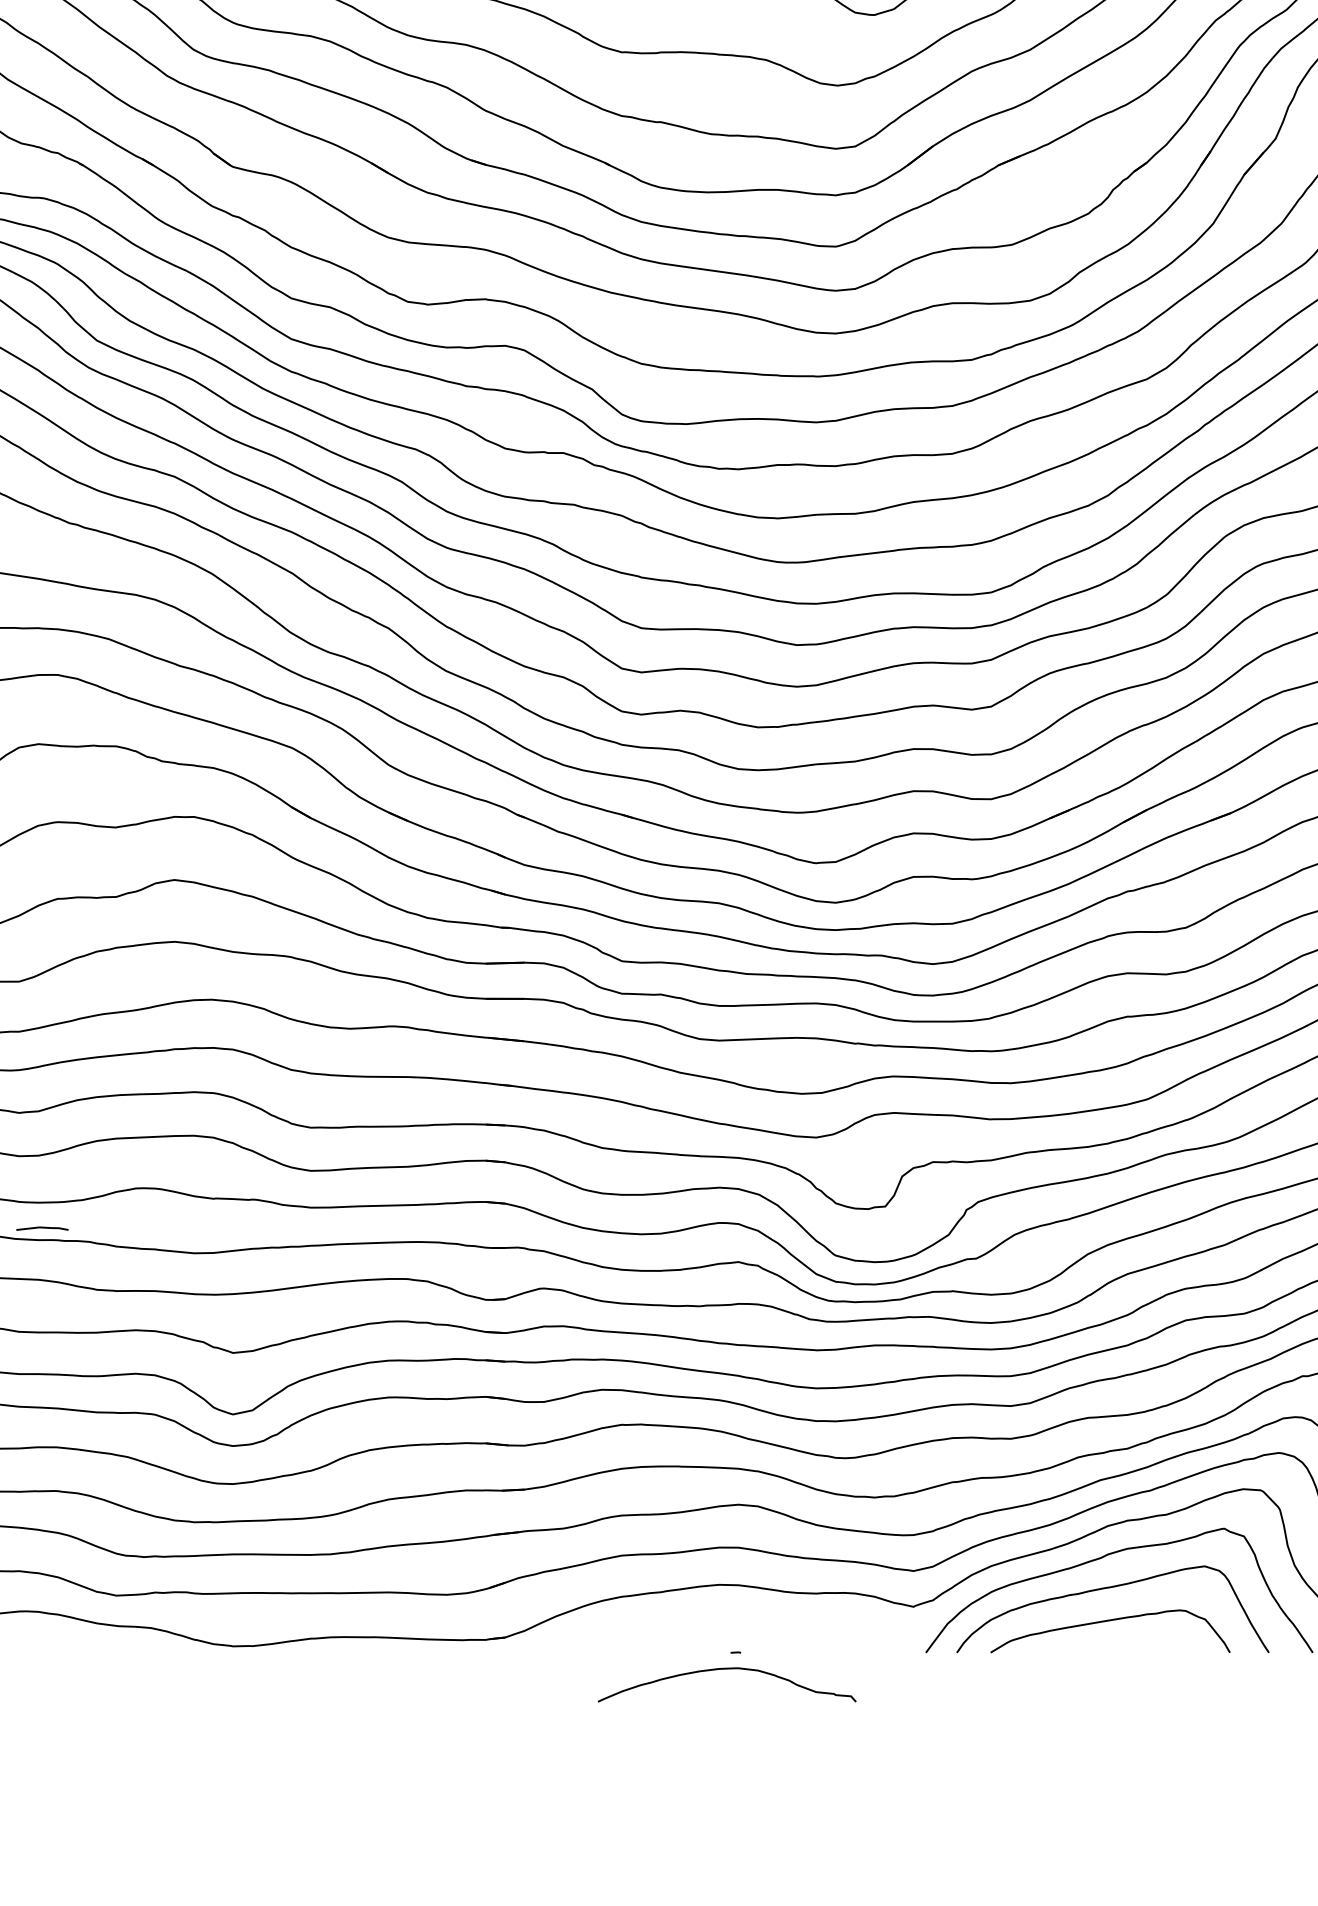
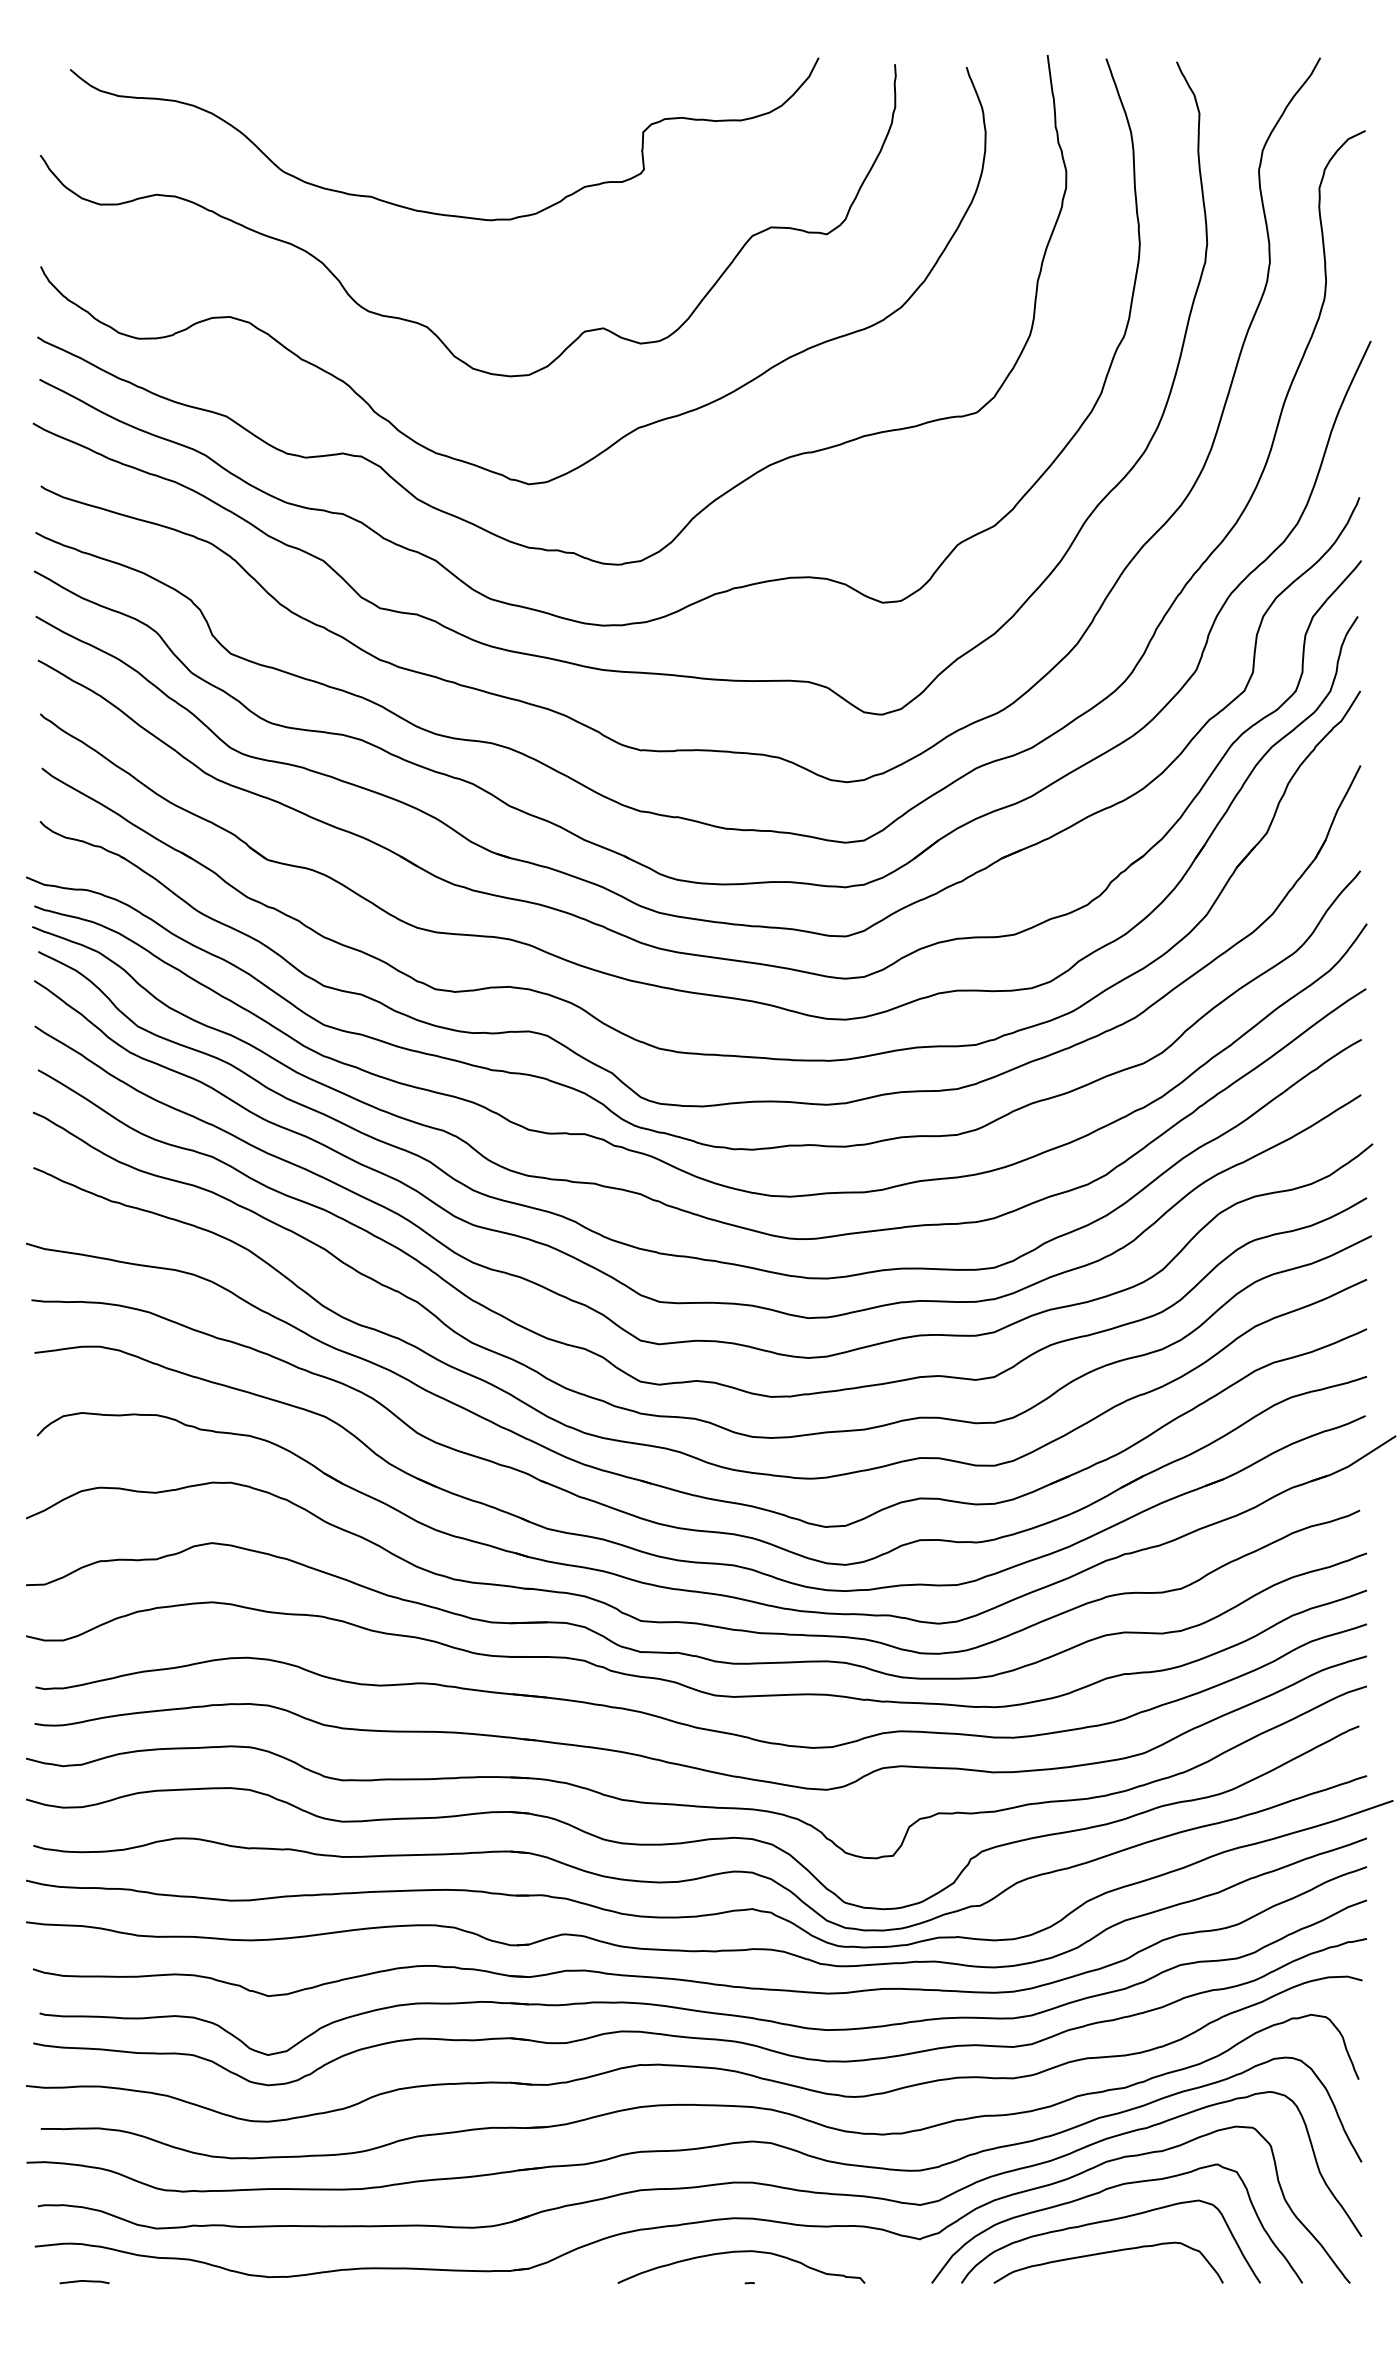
line: (42, 1228) -> (84, 2281), moved
curve: (727, 1669) -> (741, 2252), moved

